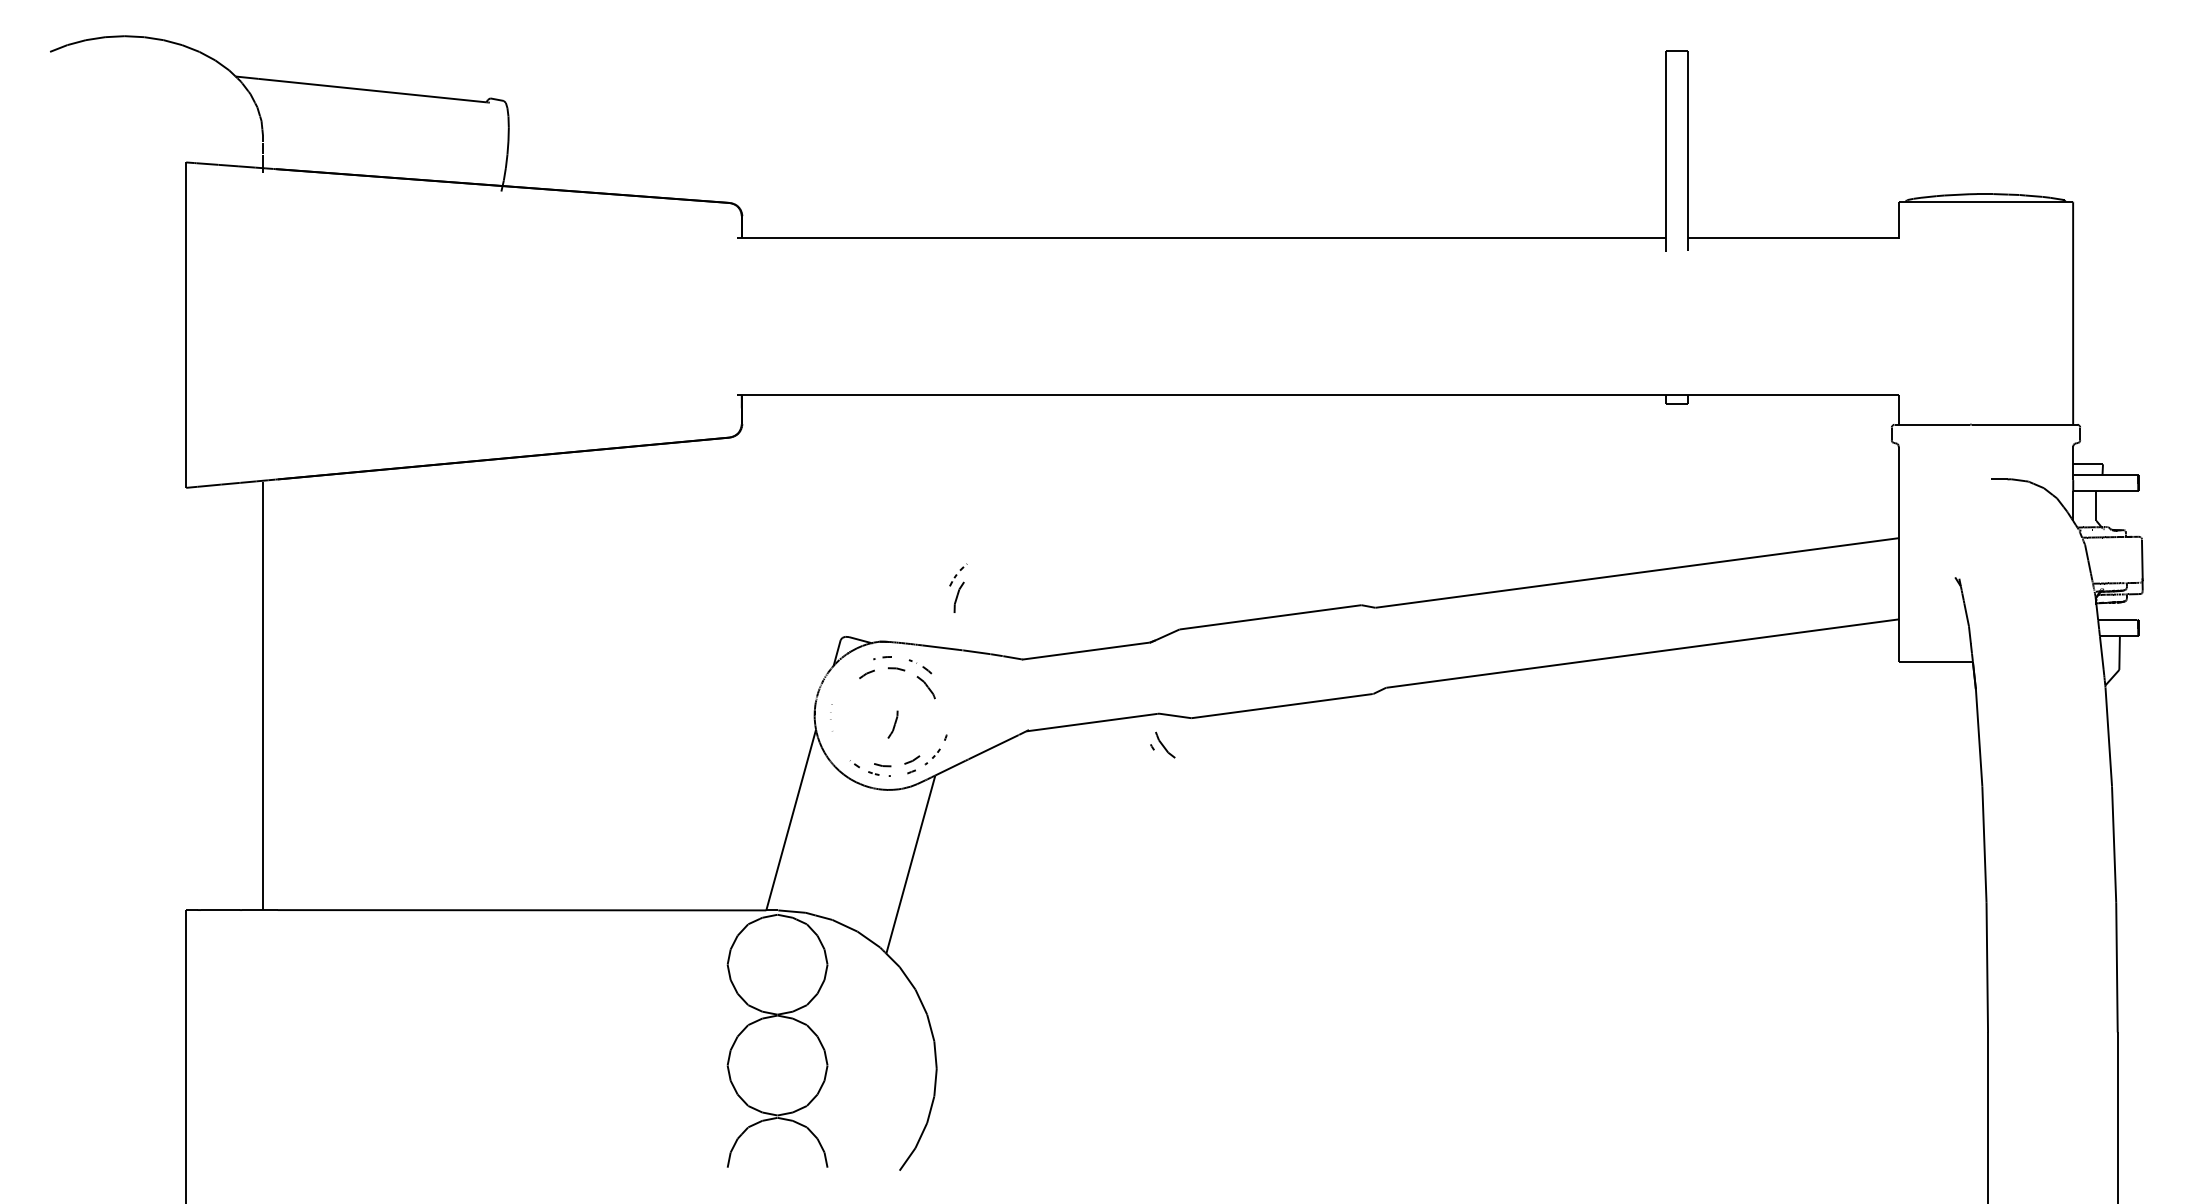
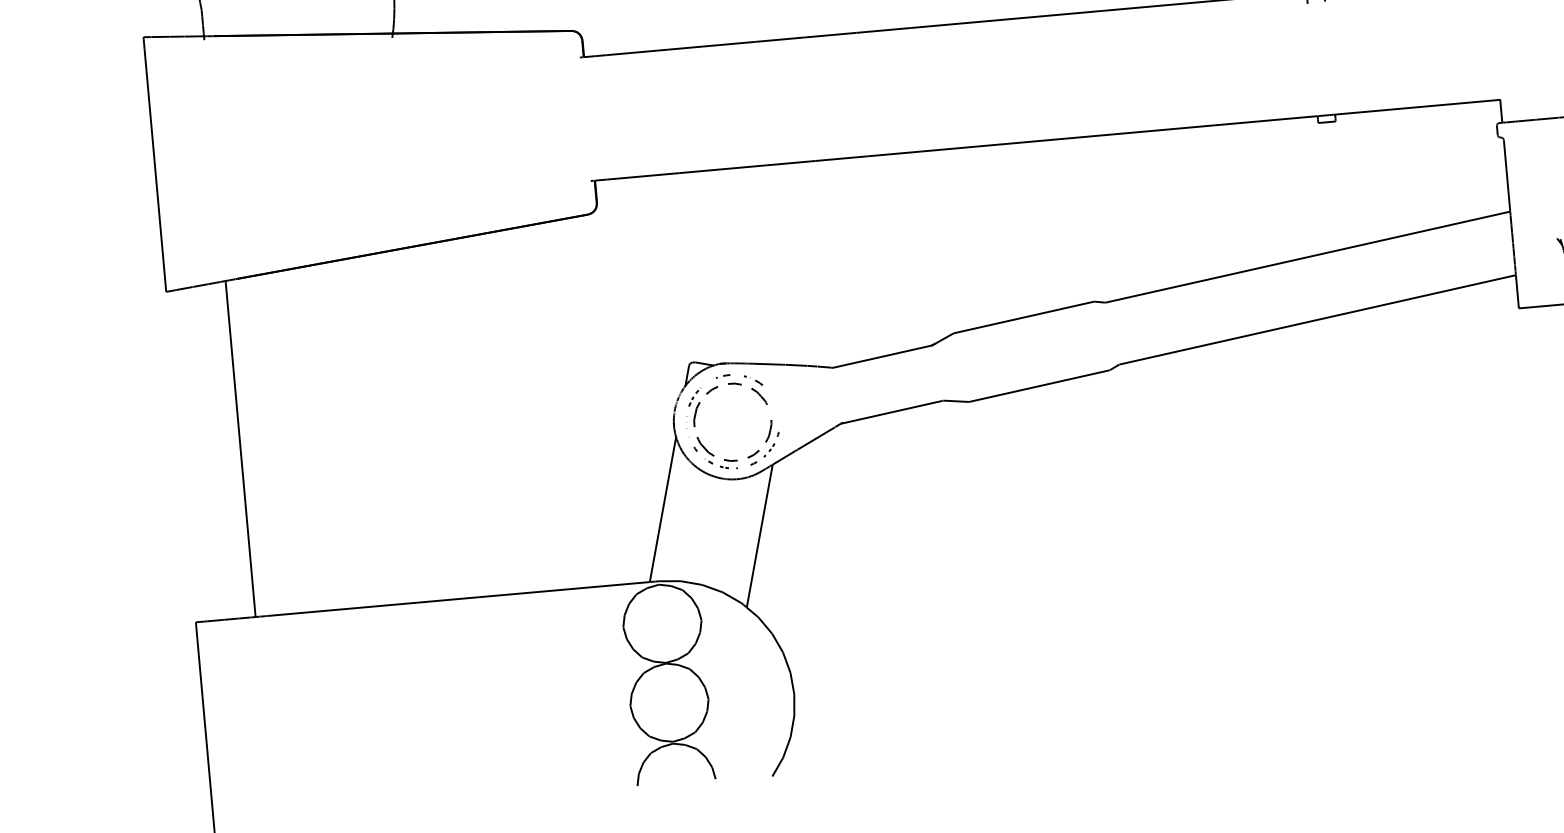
part: (958, 587) -> (695, 406), moved
part: (892, 724) -> (768, 431), moved
part: (1162, 744) -> (703, 446), moved

